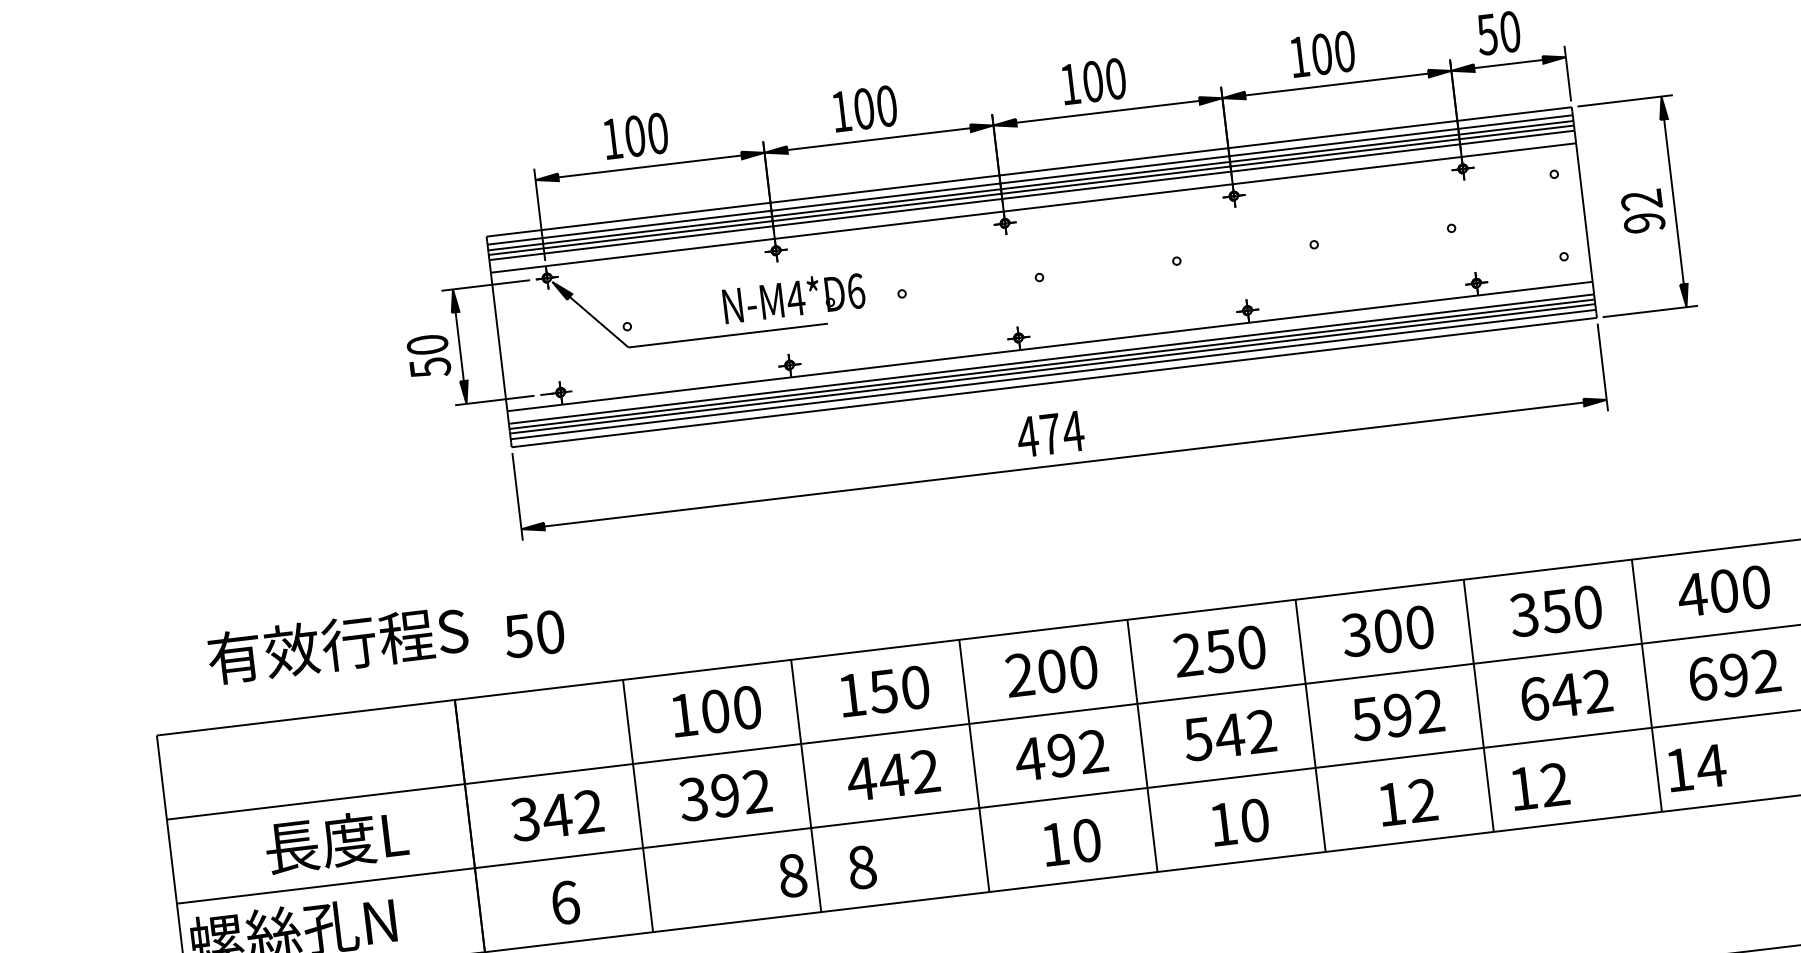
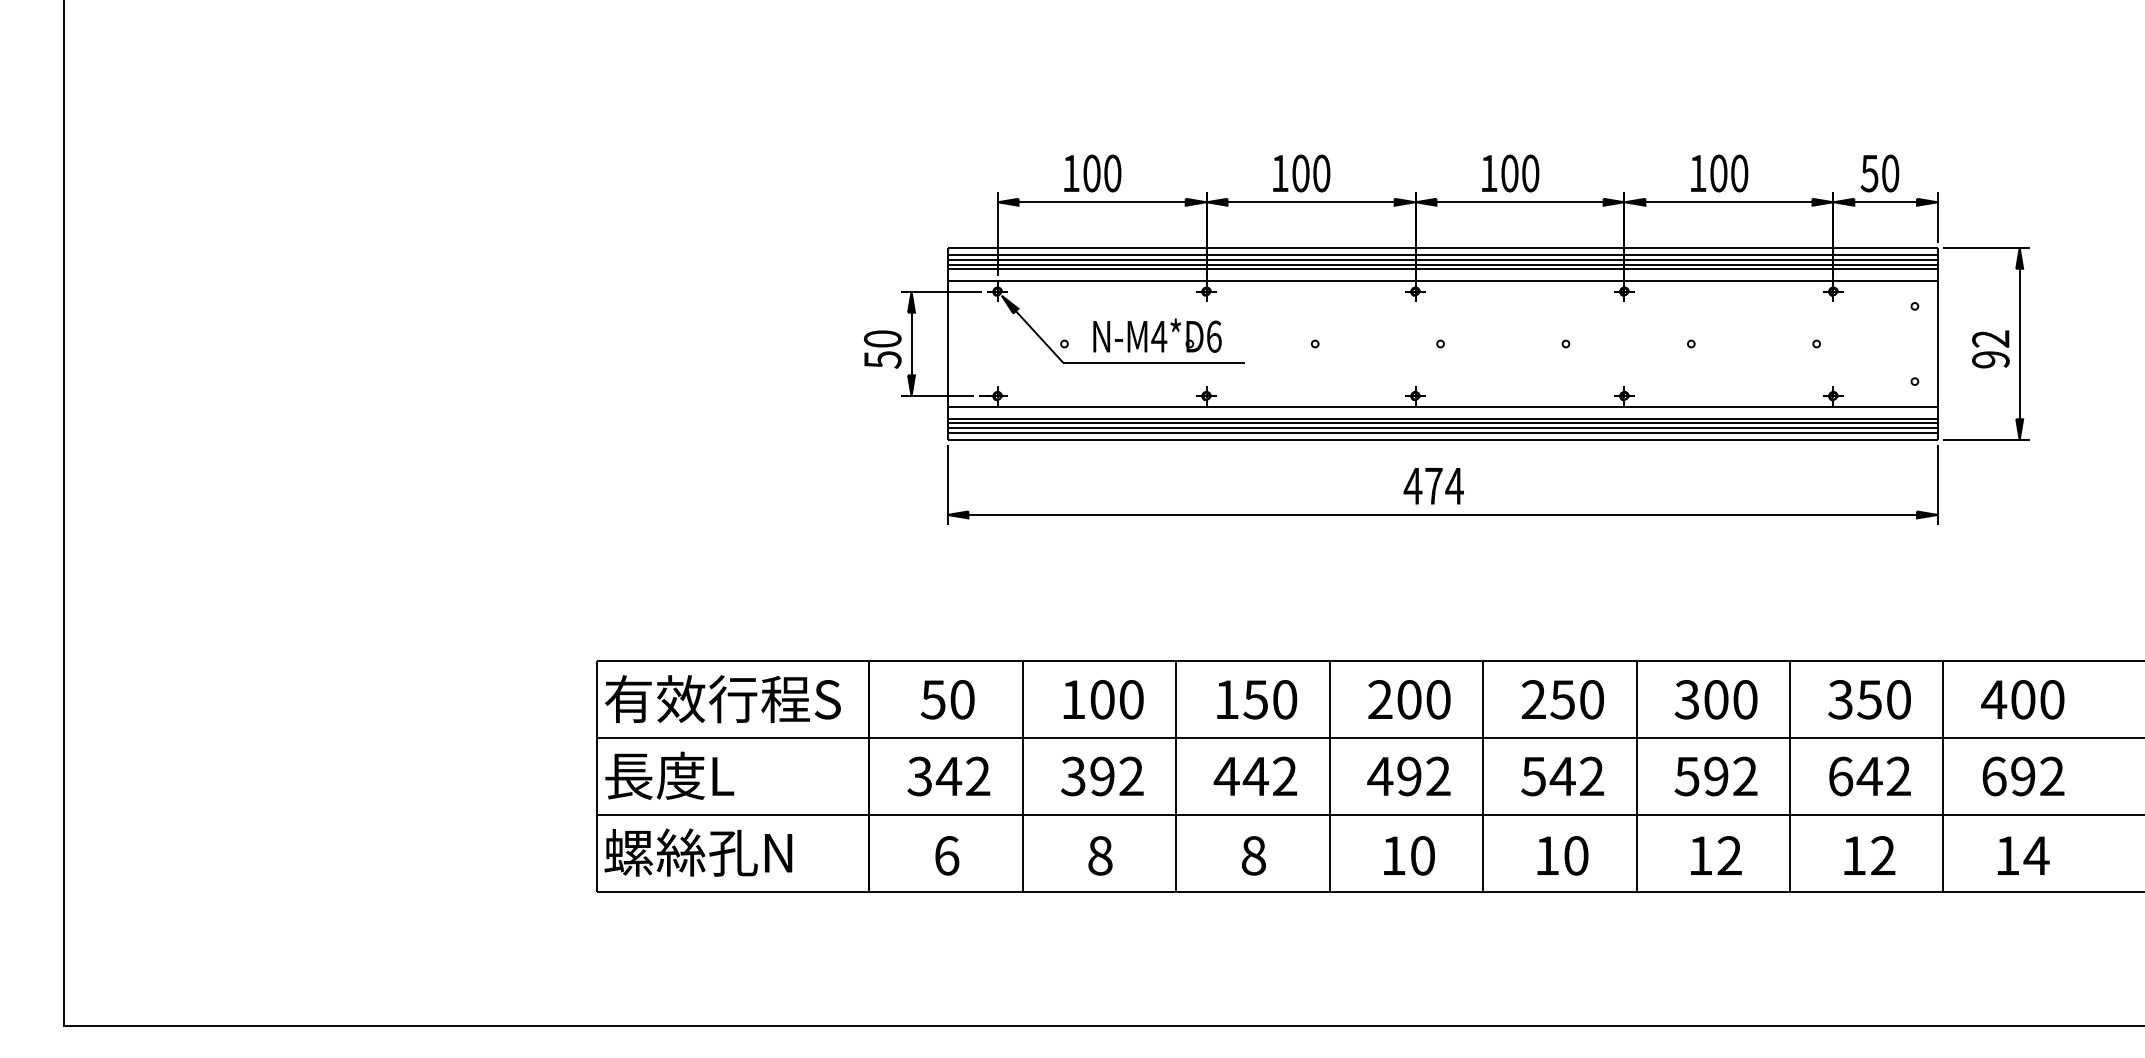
part: (793, 297) -> (1157, 335), moved
text: (533, 633) -> (947, 699), moved
text: (337, 645) -> (722, 699), moved
text: (1696, 767) -> (2023, 855), moved
text: (1540, 786) -> (1869, 855), moved
text: (336, 840) -> (669, 775), moved
text: (861, 867) -> (1253, 855), moved
text: (792, 875) -> (1100, 855), moved

